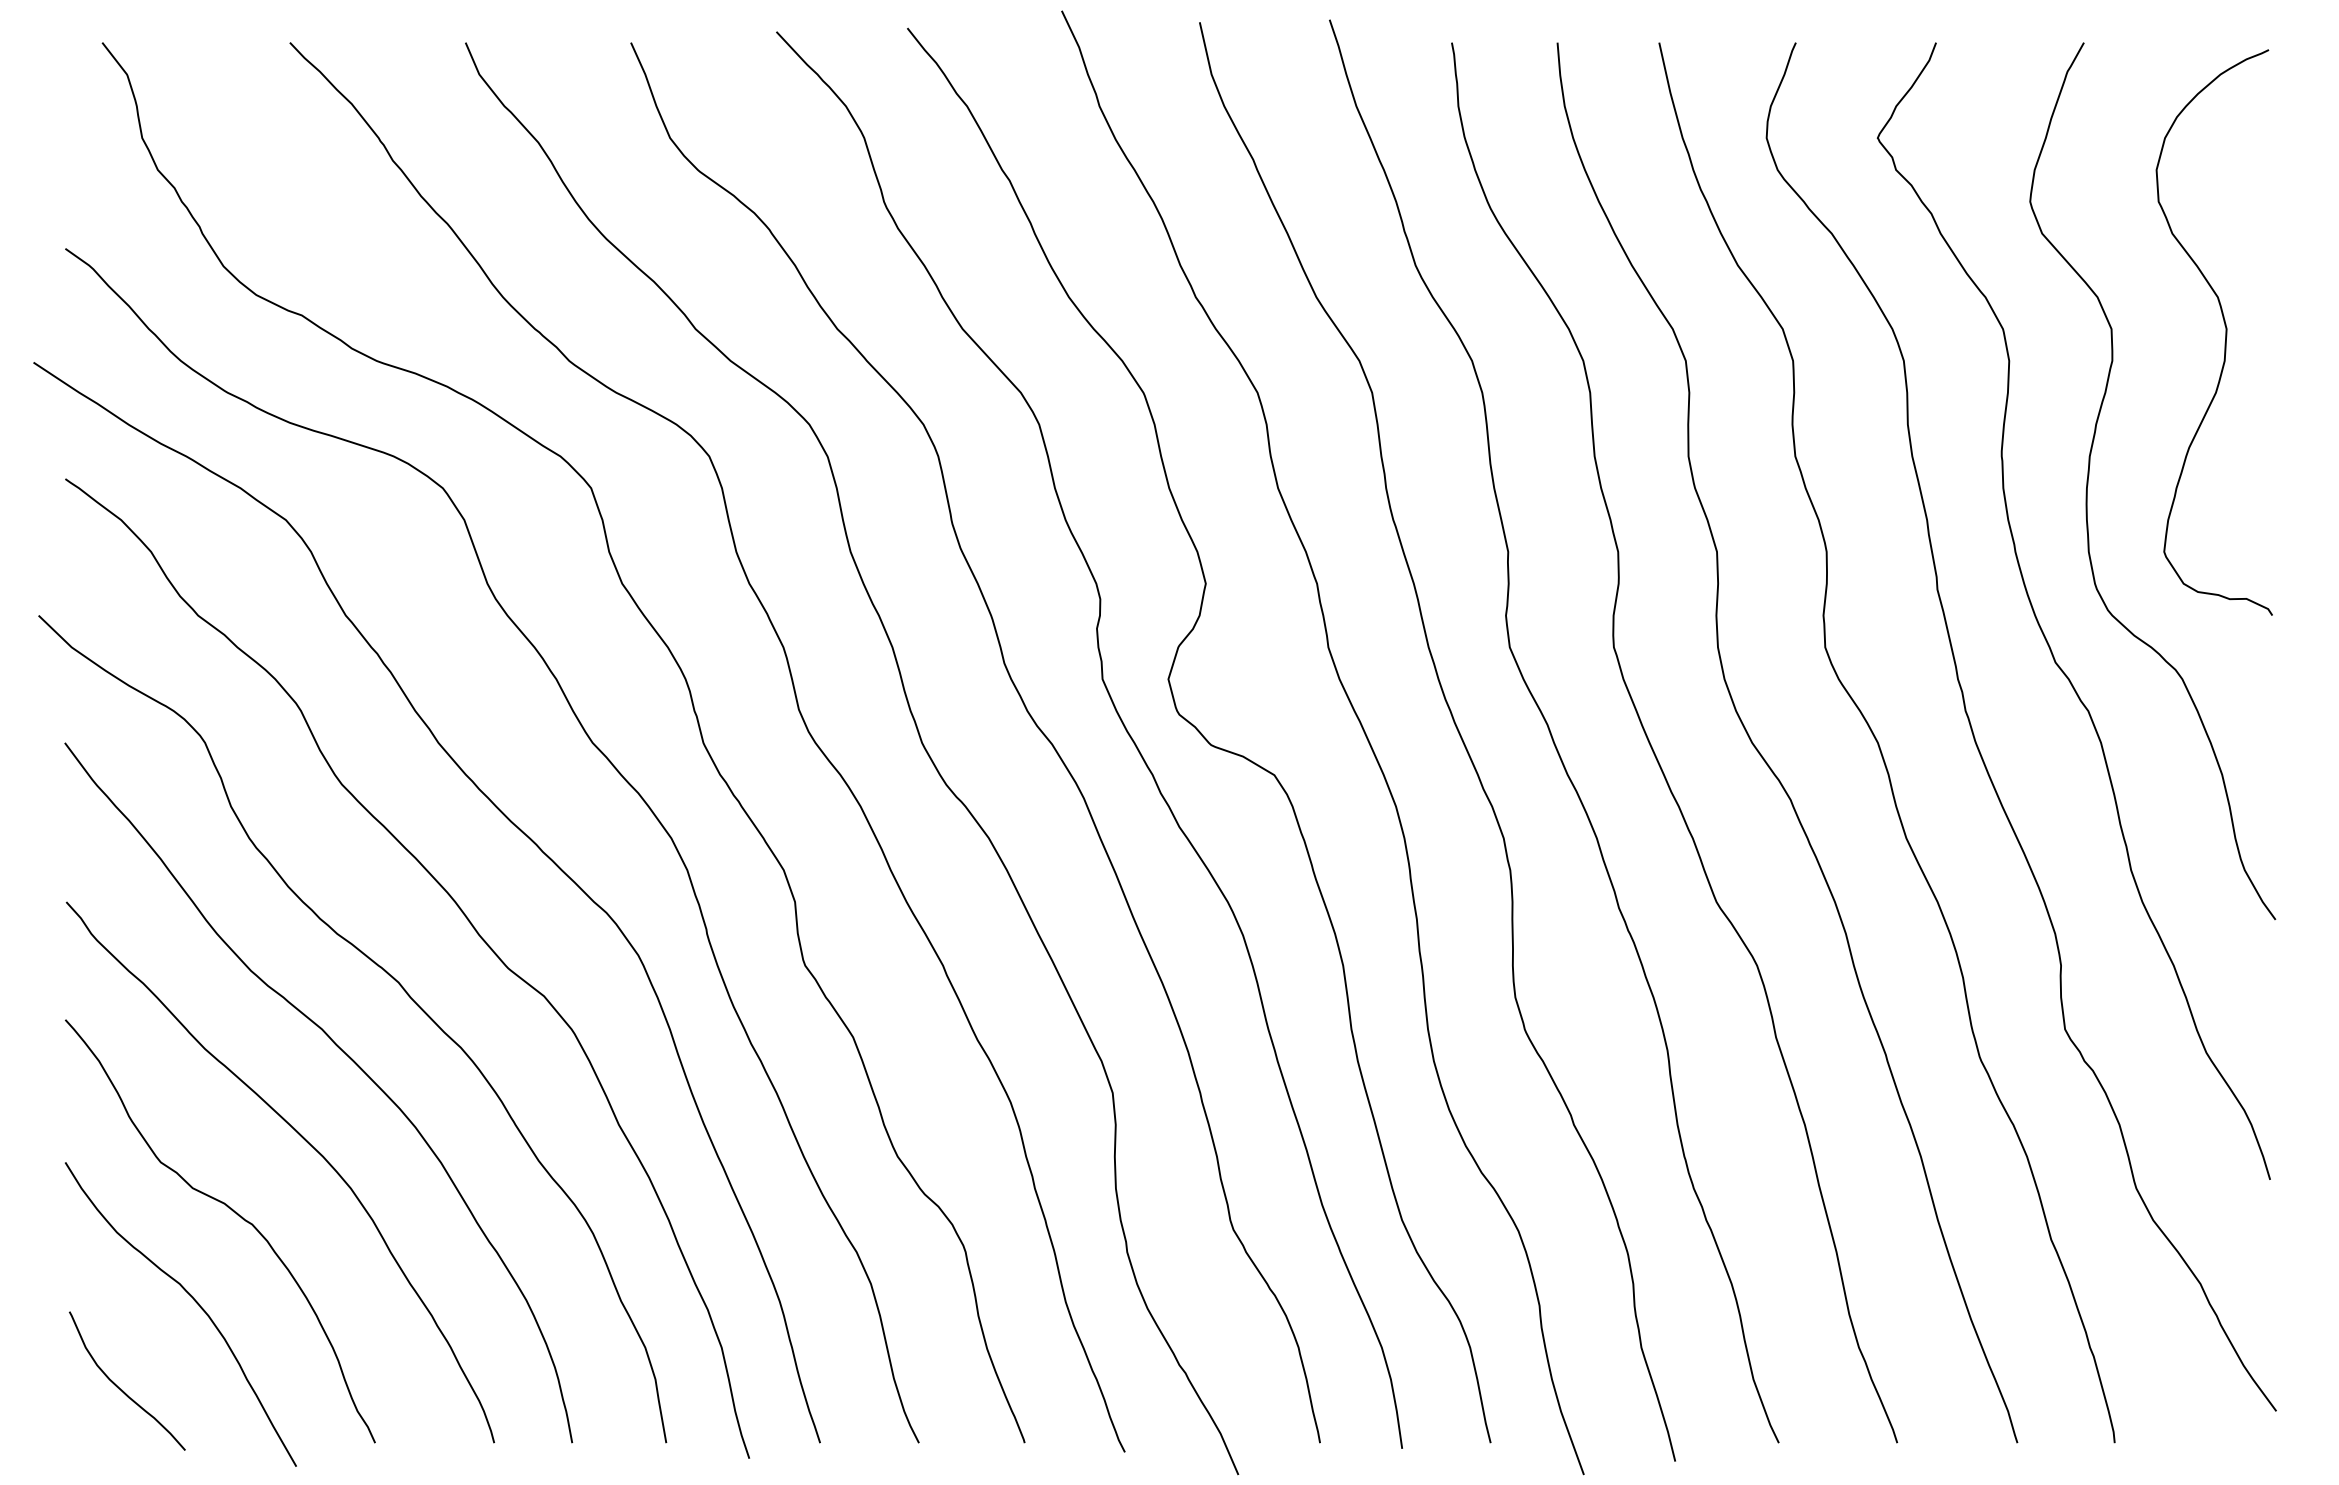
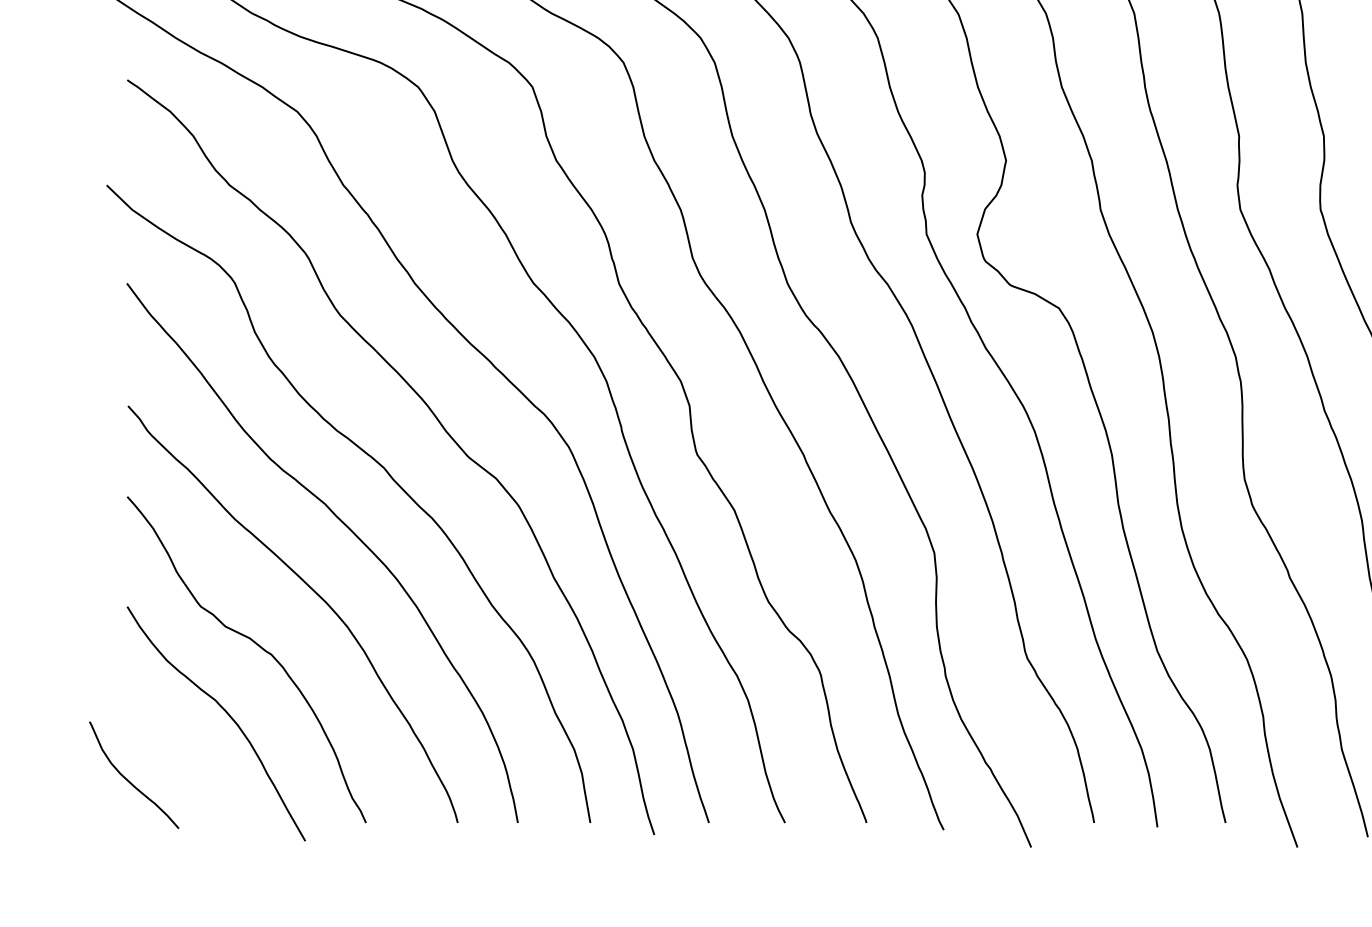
curve: (119, 1387) -> (128, 780), moved

